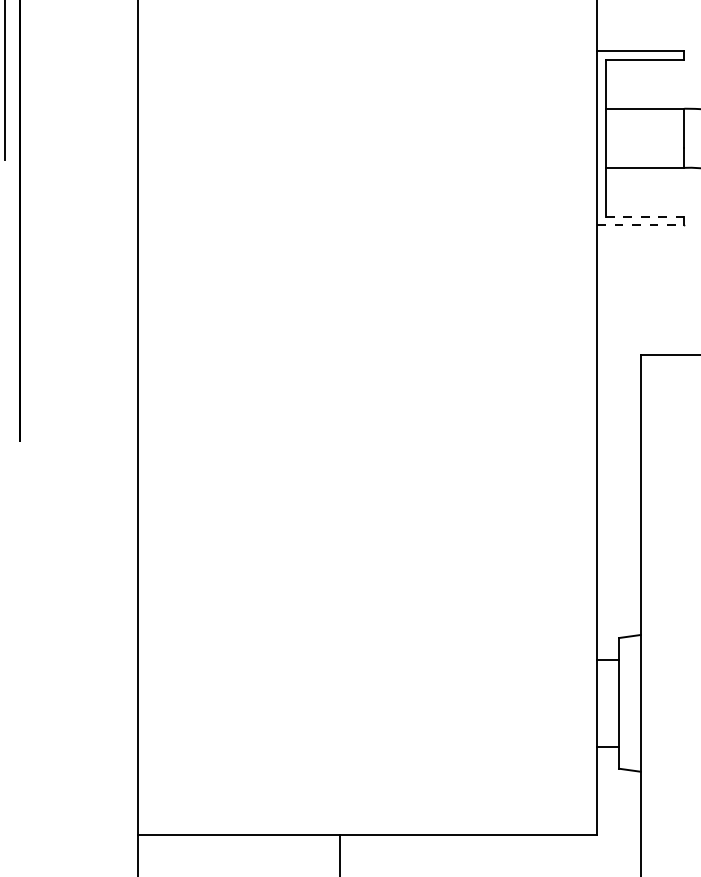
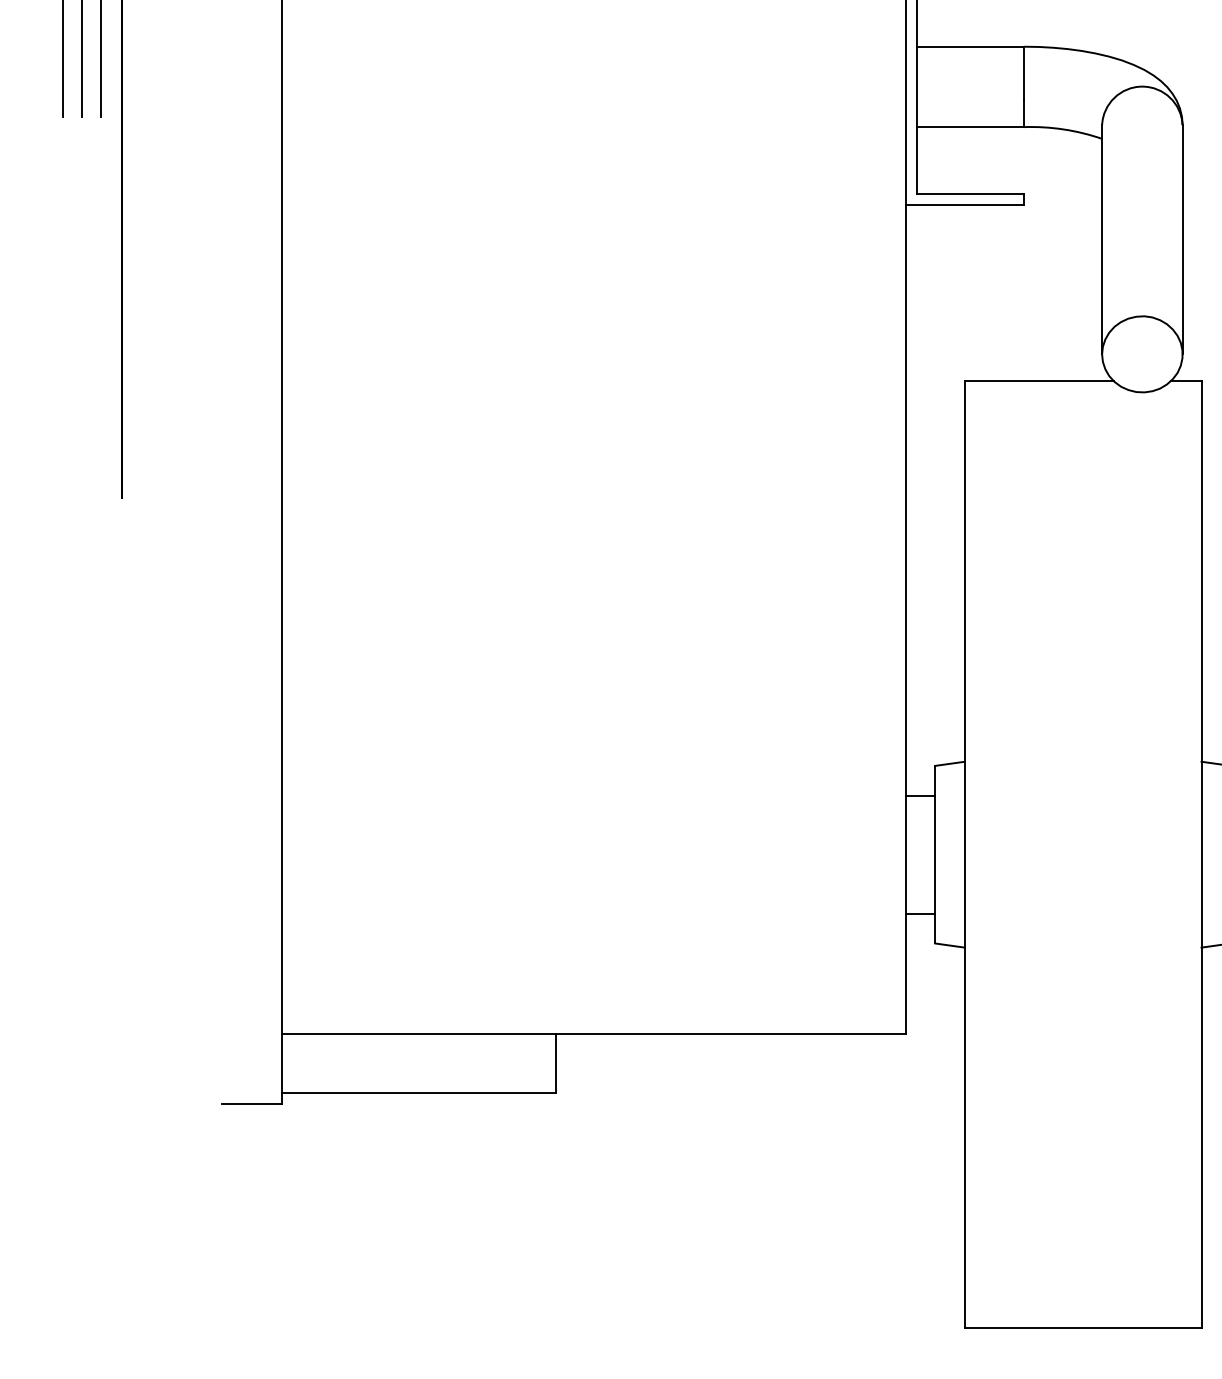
line: (645, 216) -> (970, 193), dashed -> solid
line: (641, 225) -> (965, 205), dashed -> solid

